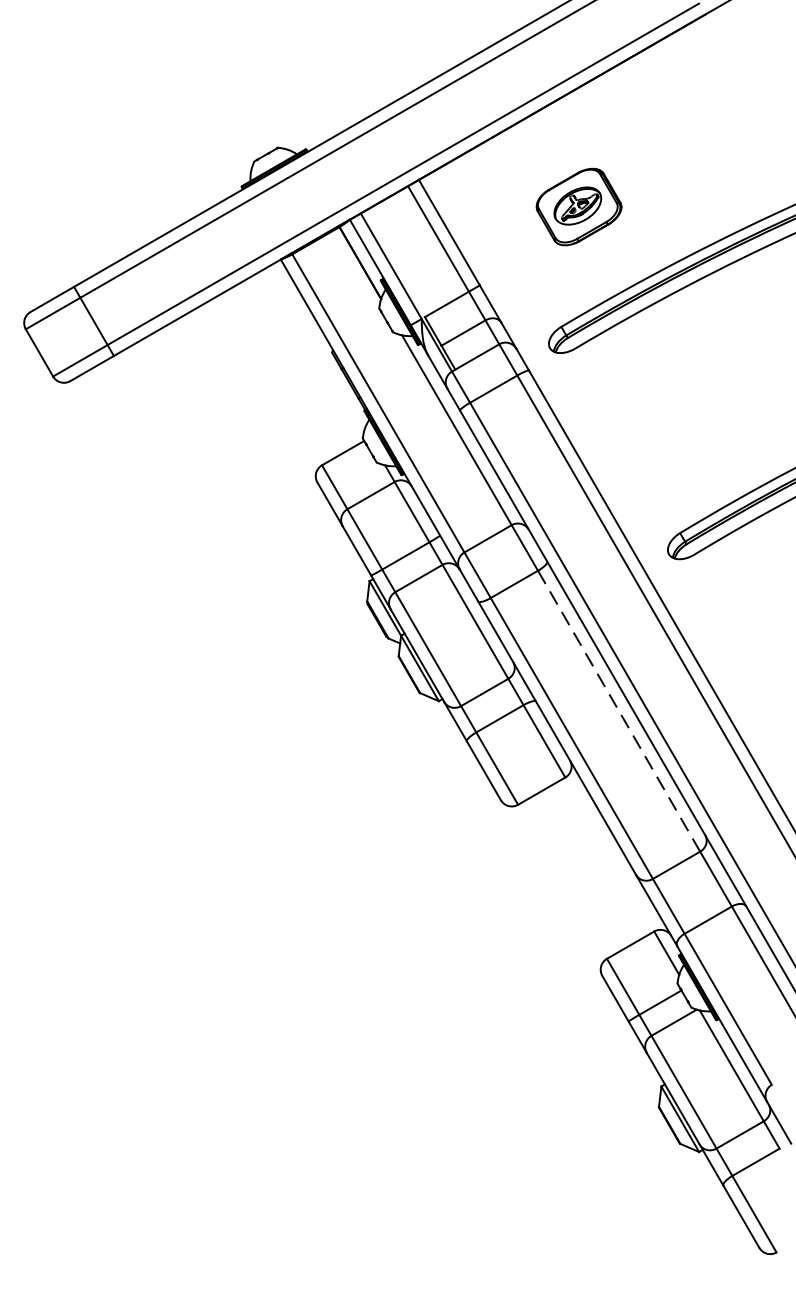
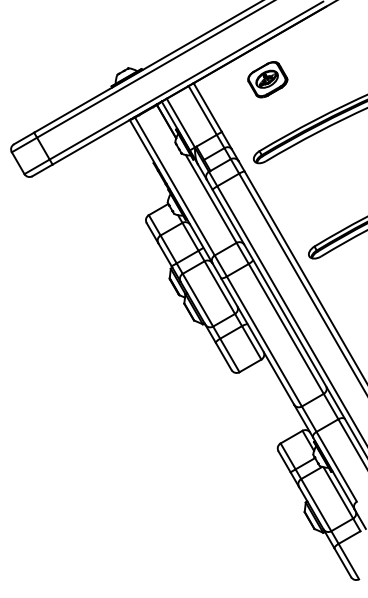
part: (578, 206) -> (267, 79), moved
line: (619, 710) -> (286, 328), dashed -> solid

